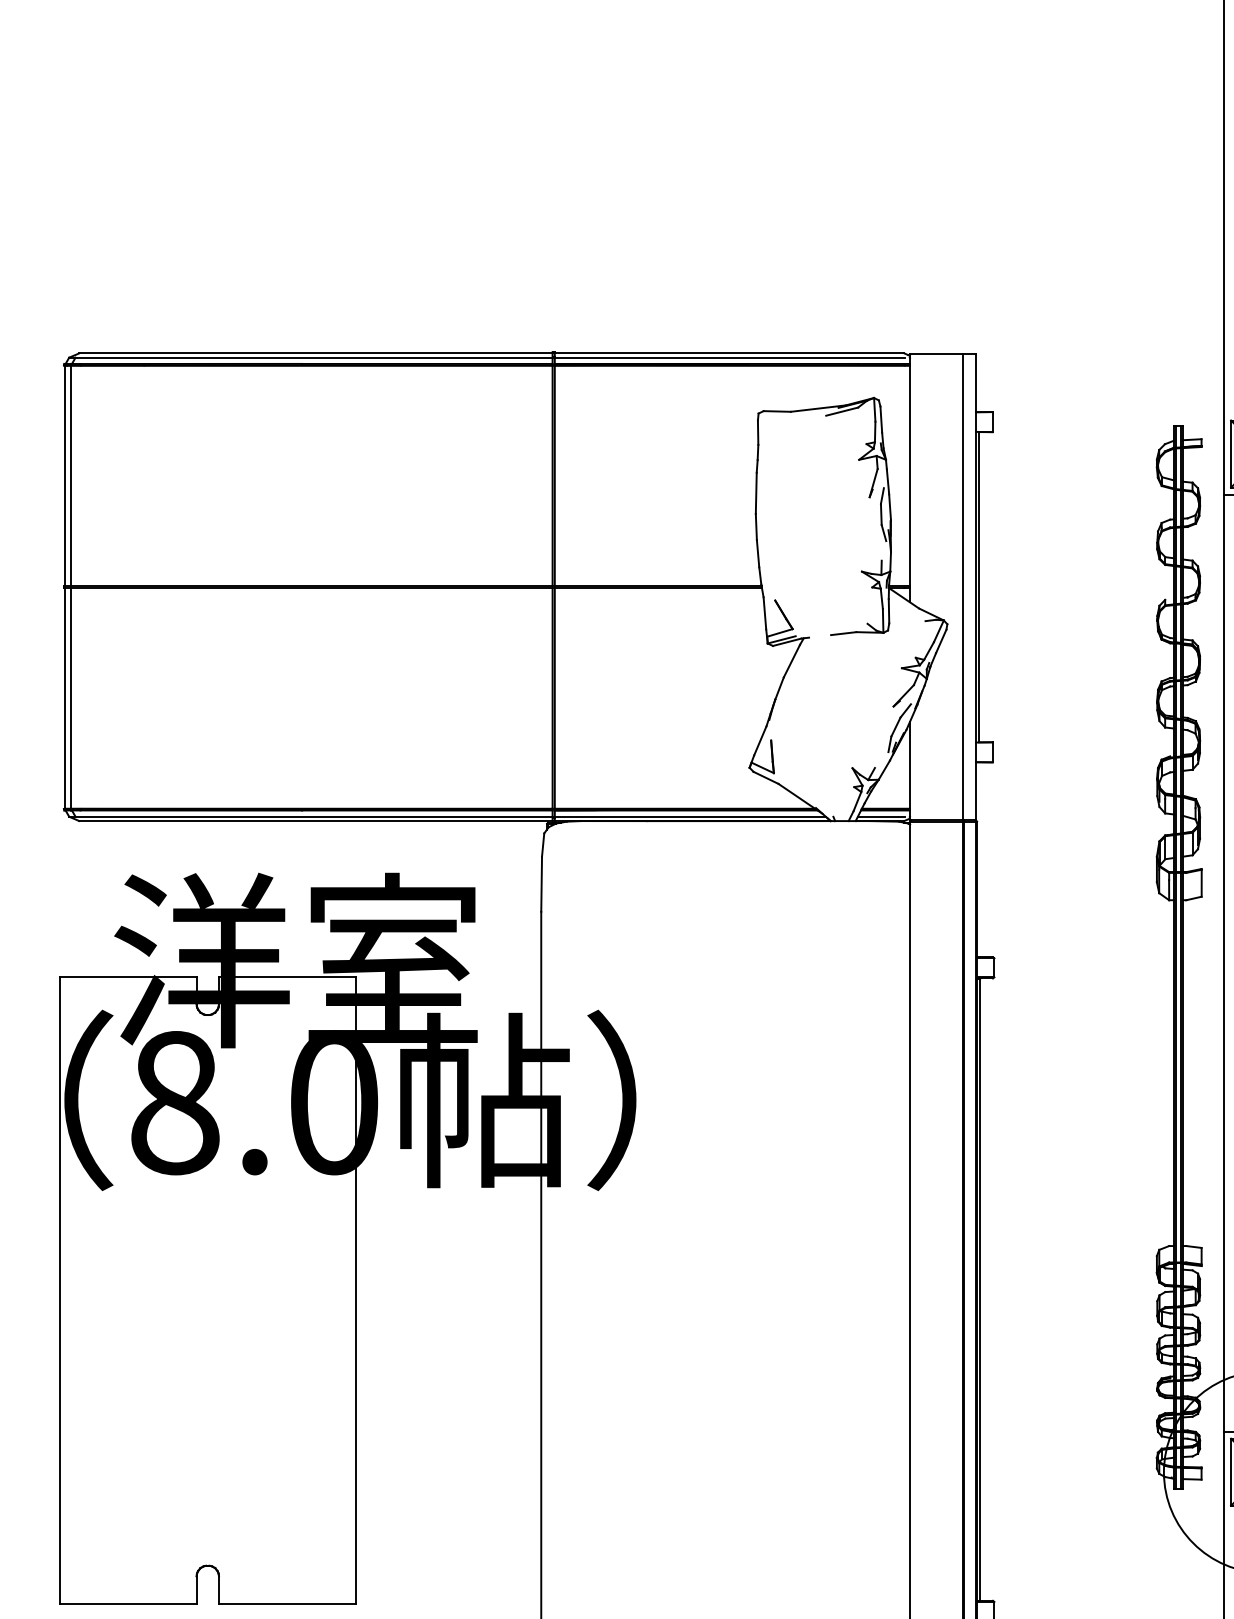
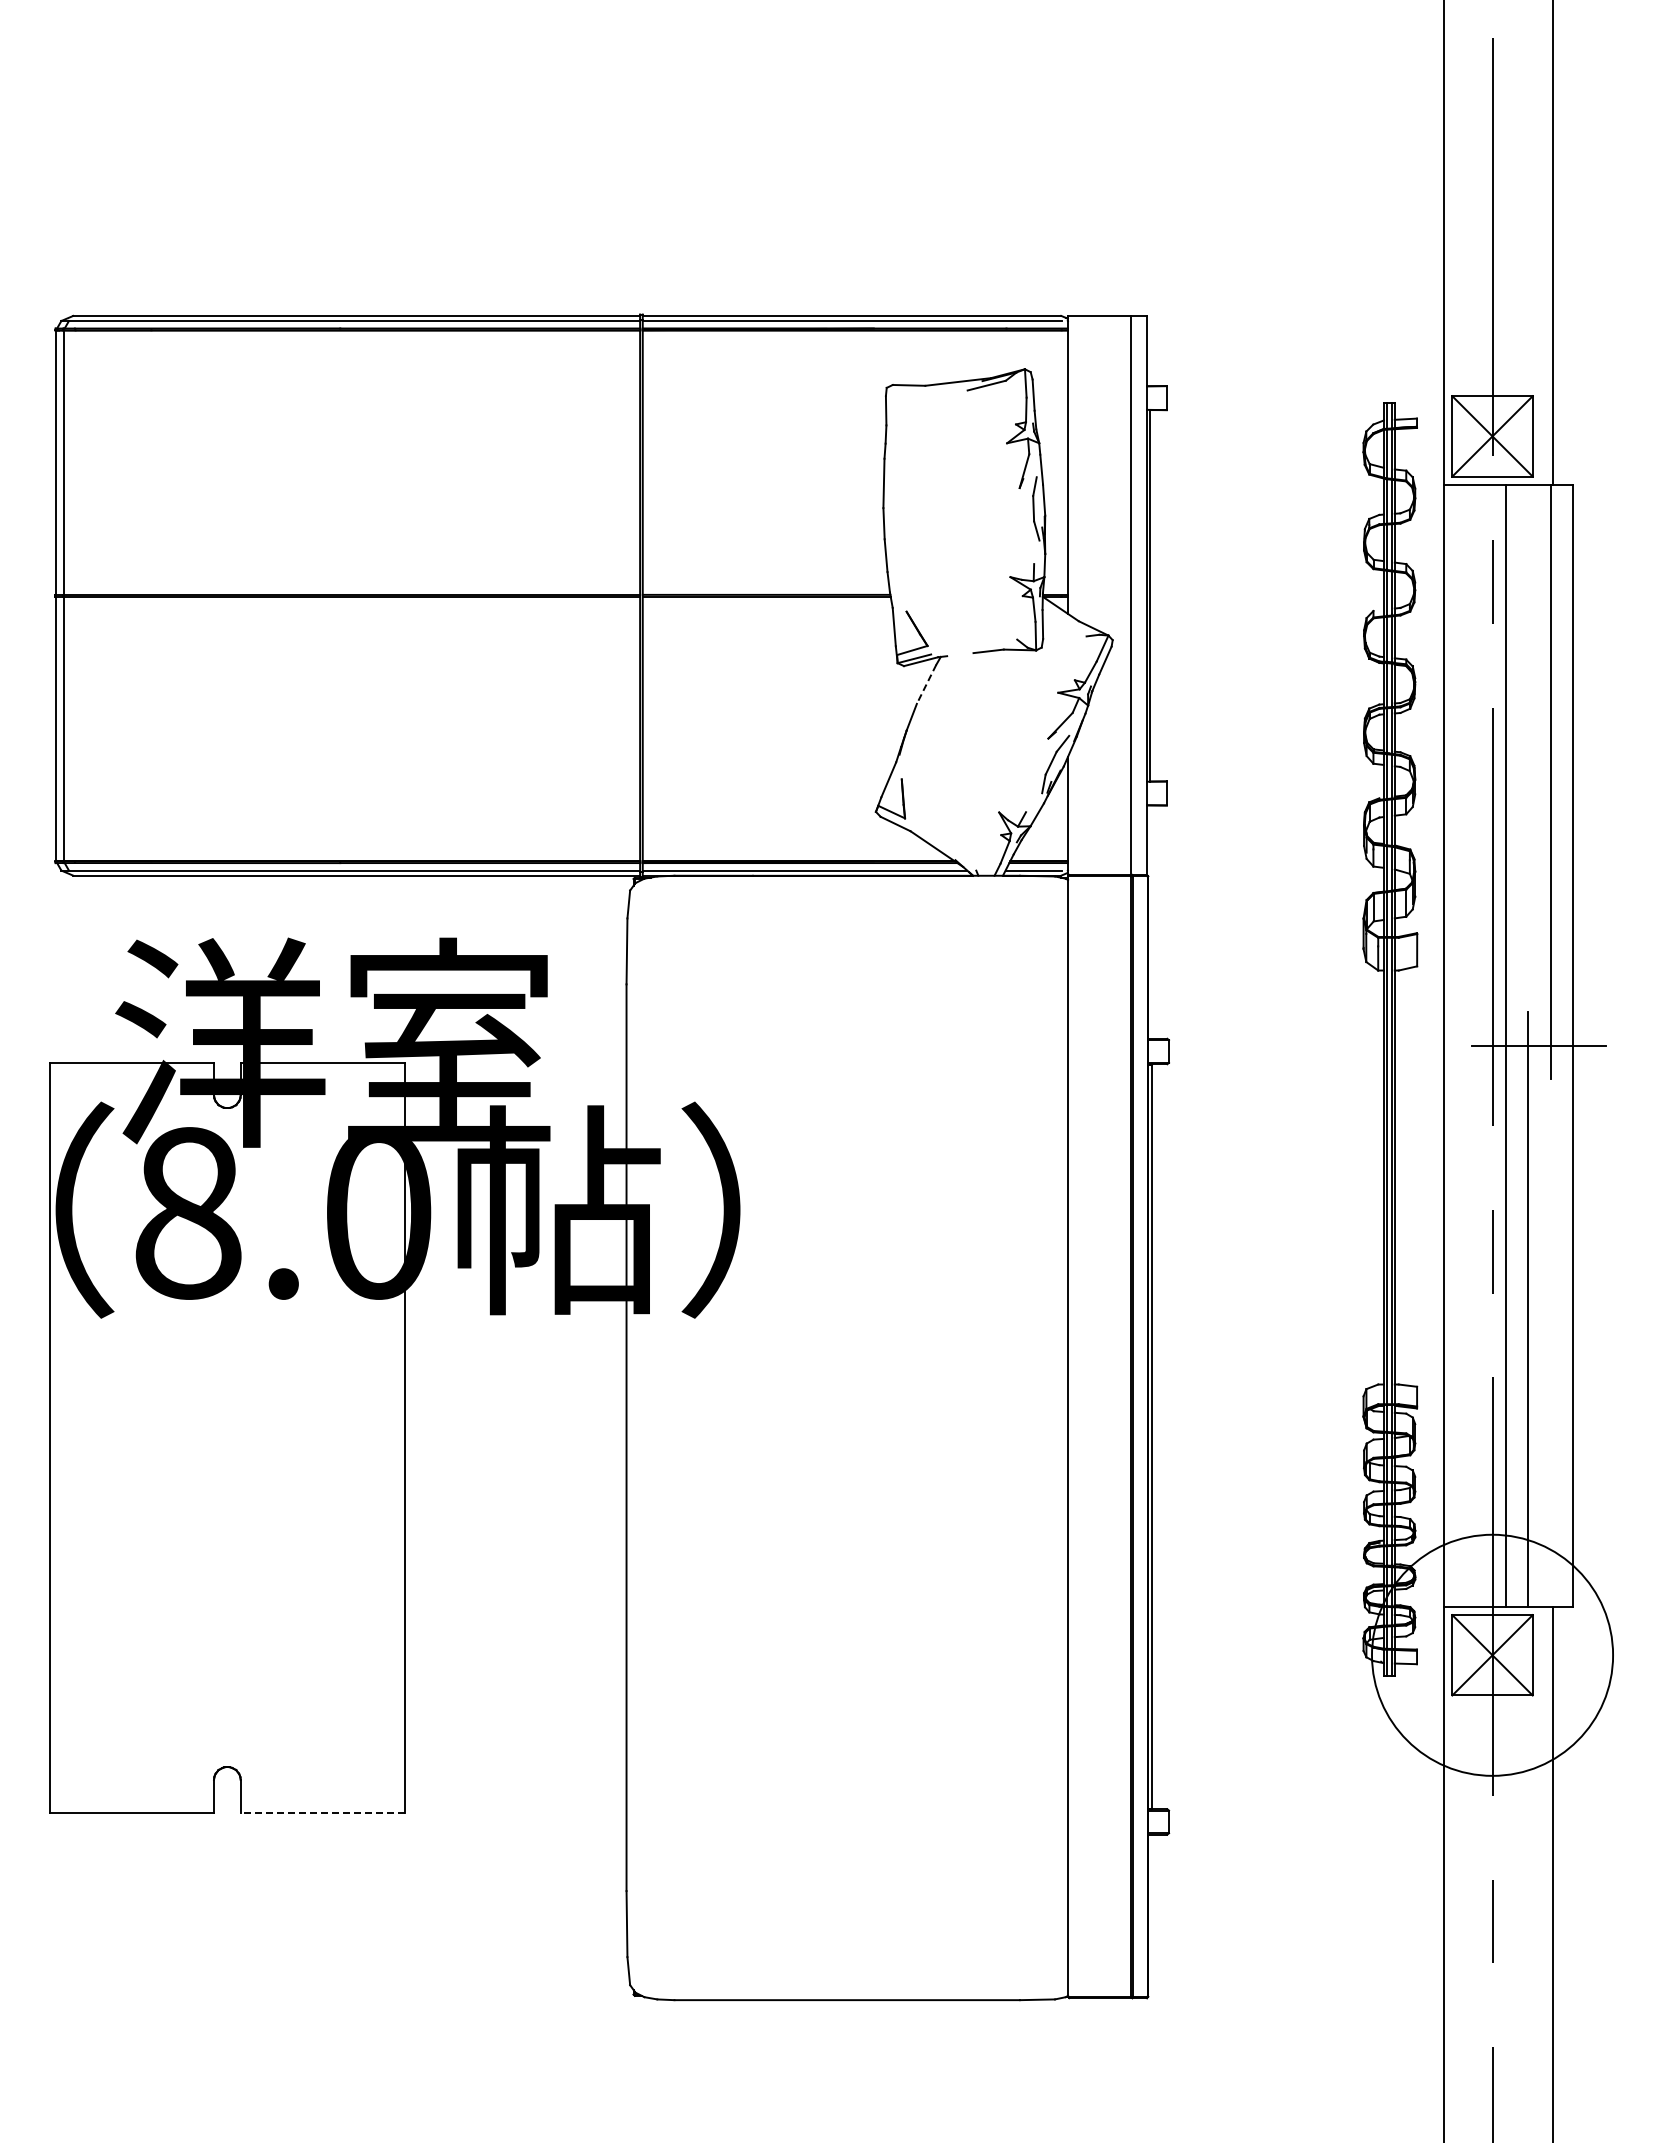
line: (791, 661) -> (926, 684), solid -> dashed
line: (287, 1603) -> (322, 1812), solid -> dashed

